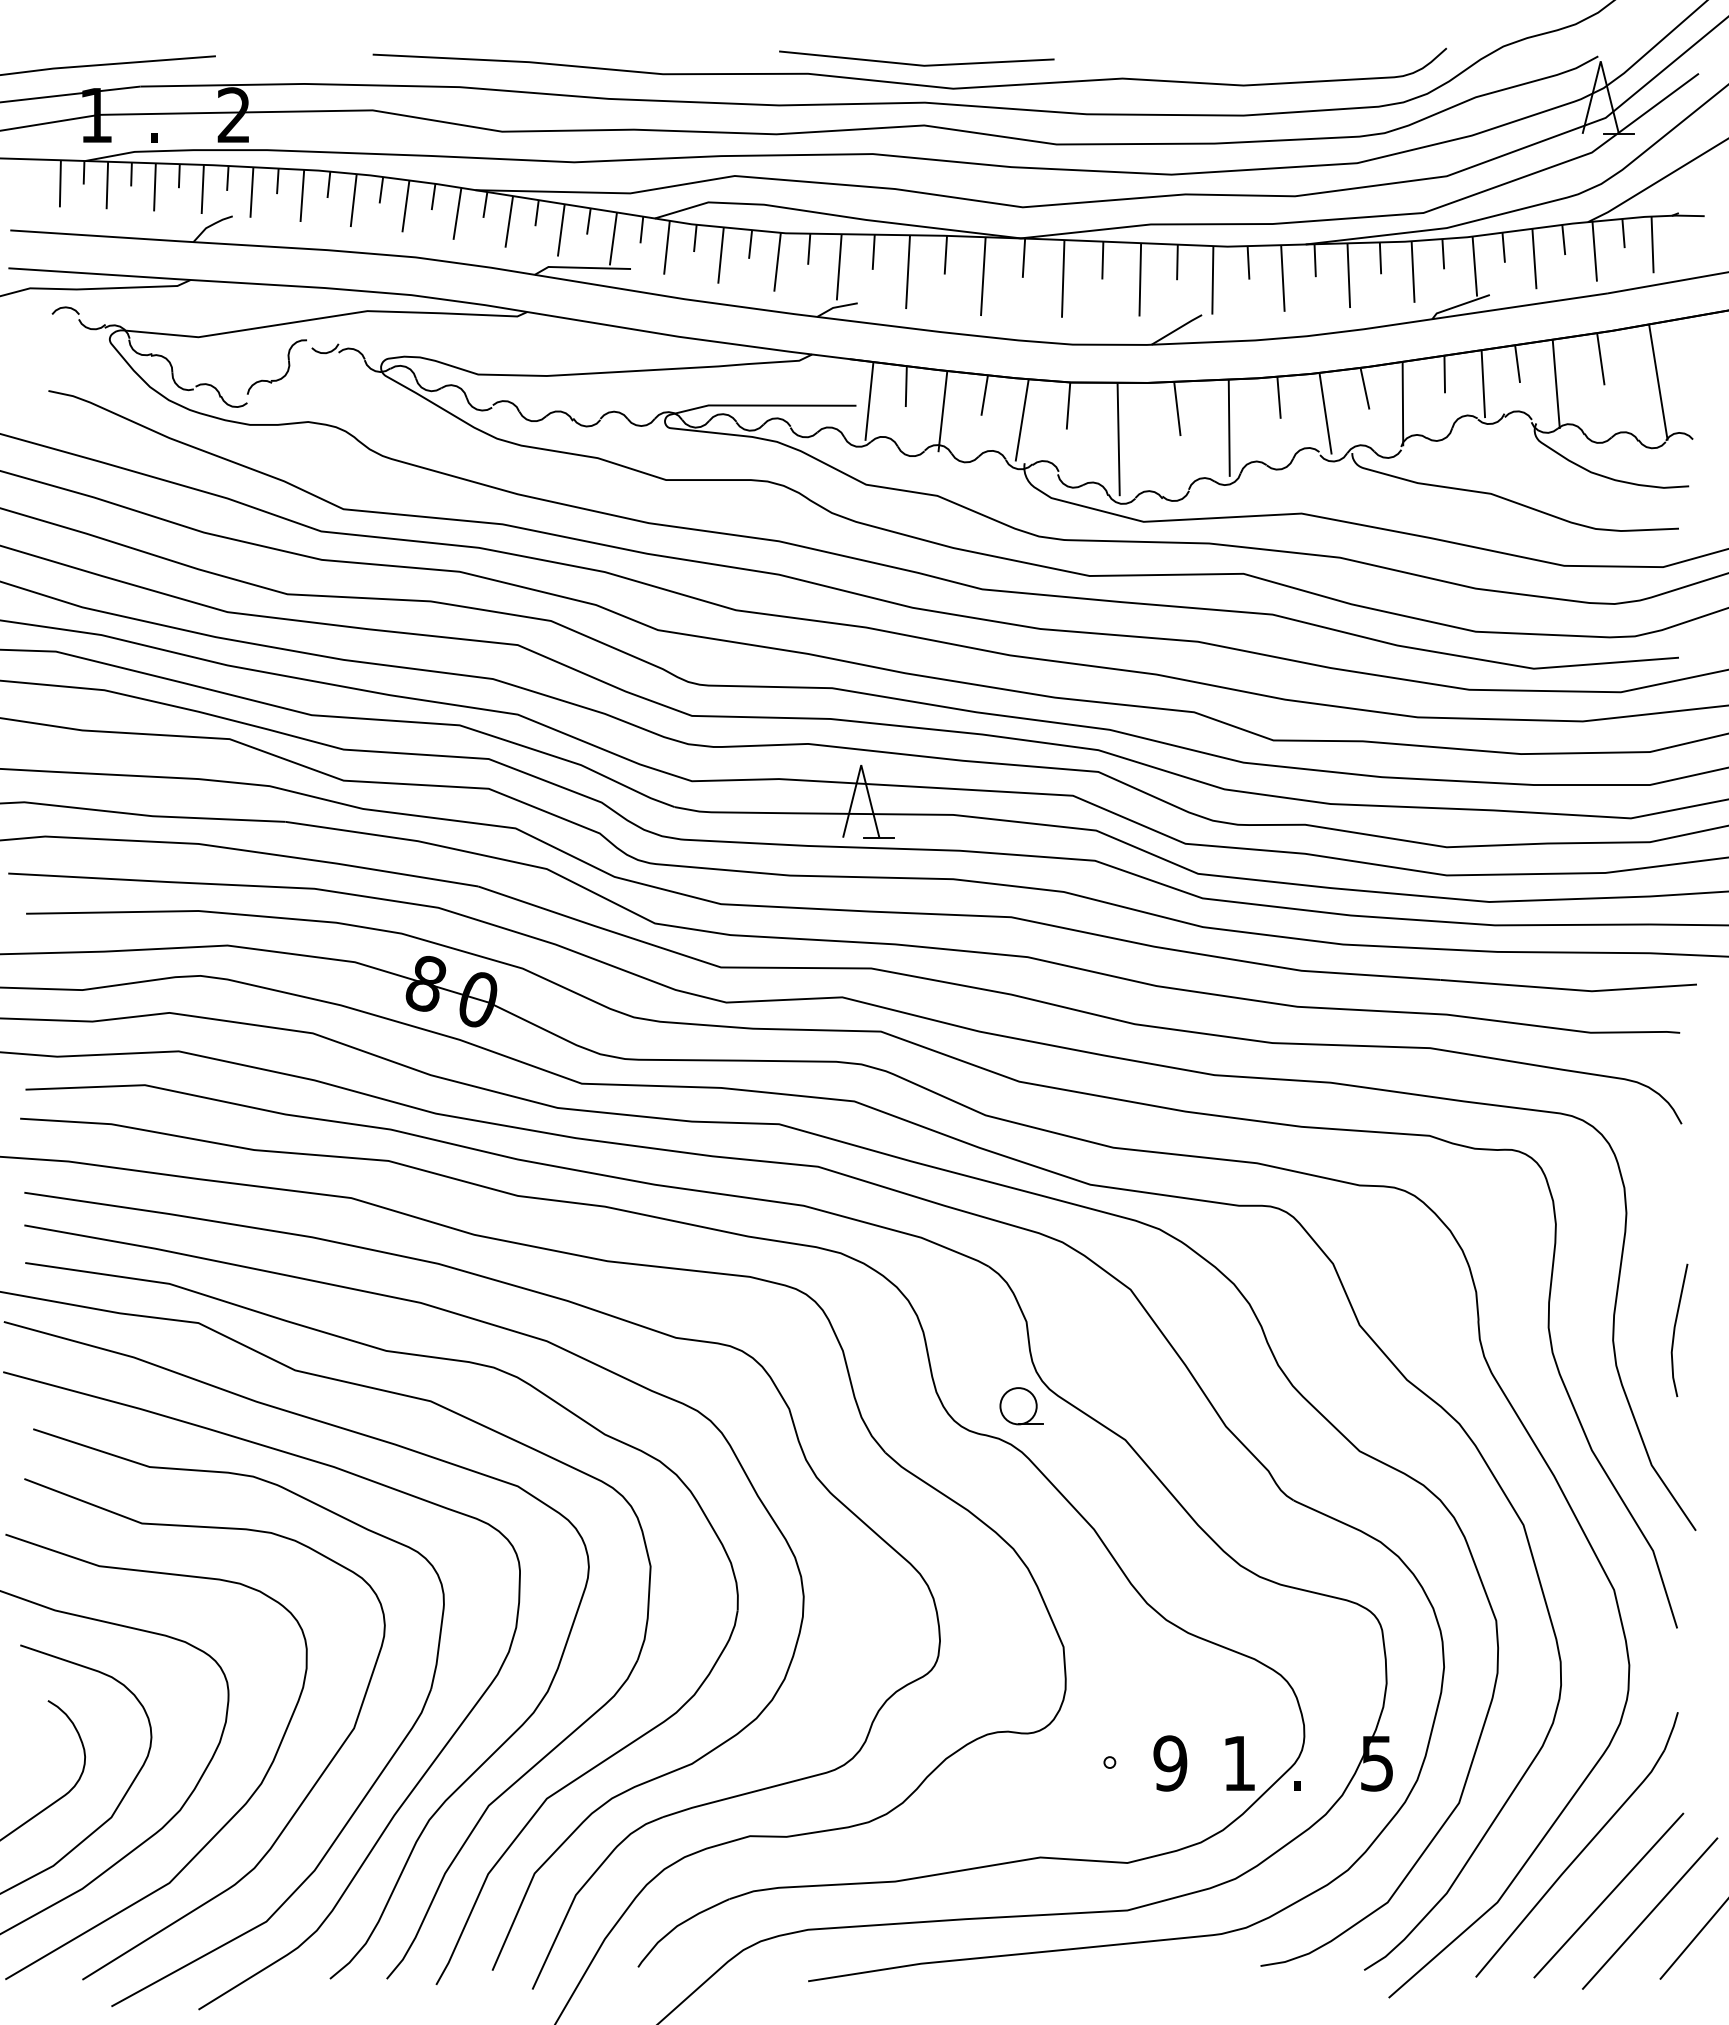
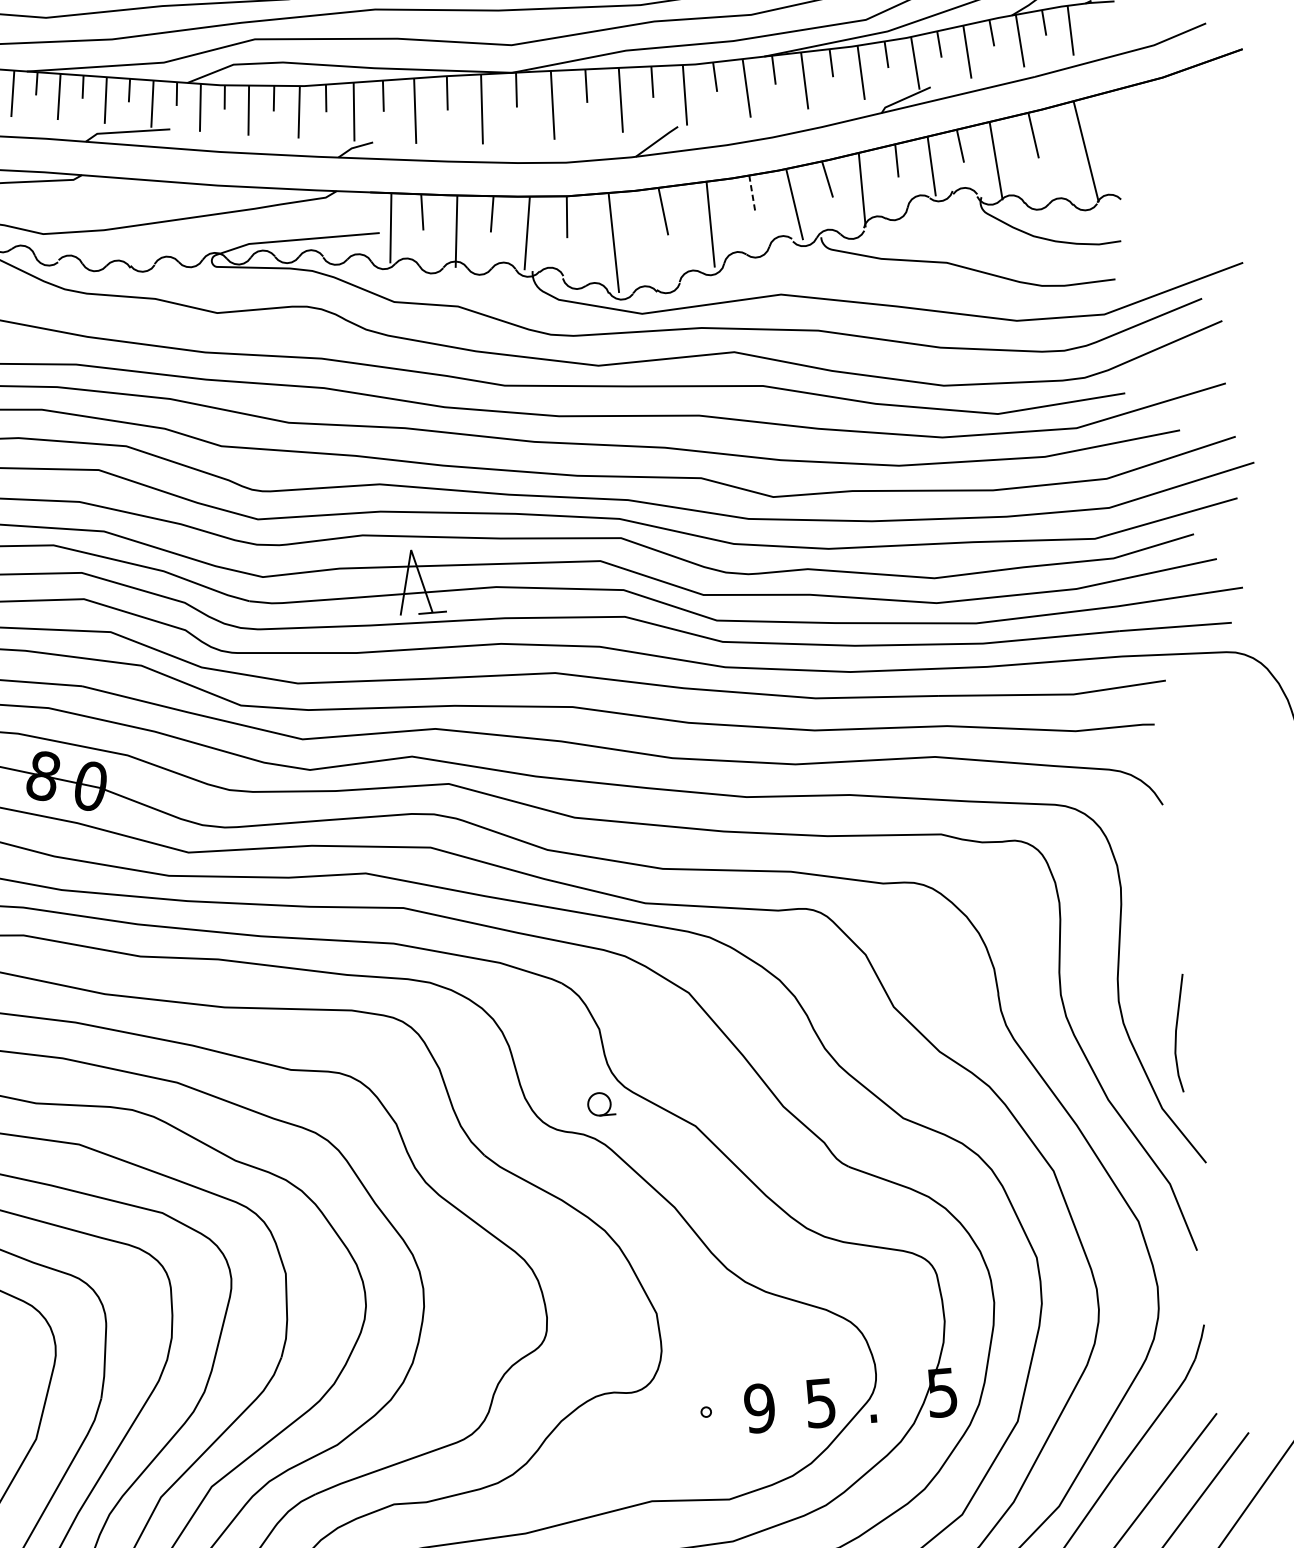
line: (1279, 398) -> (752, 194), solid -> dashed
line: (1675, 1330) -> (1177, 1033), moved
part: (1021, 1406) -> (601, 1104), size x0.7
text: (1238, 1763) -> (819, 1403), 1 -> 5

